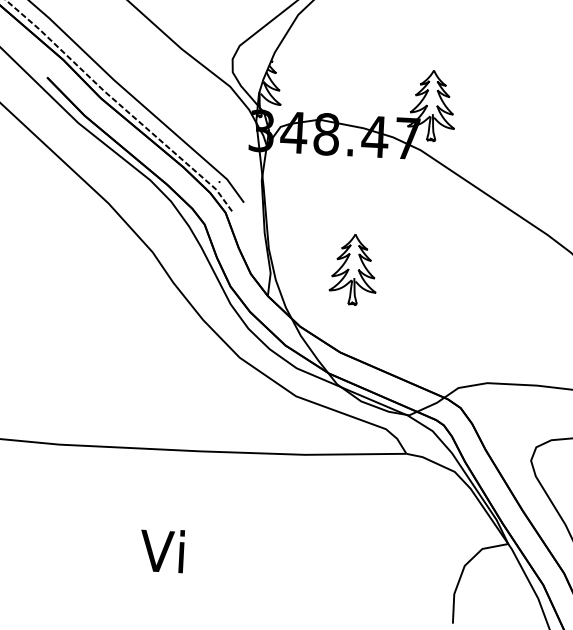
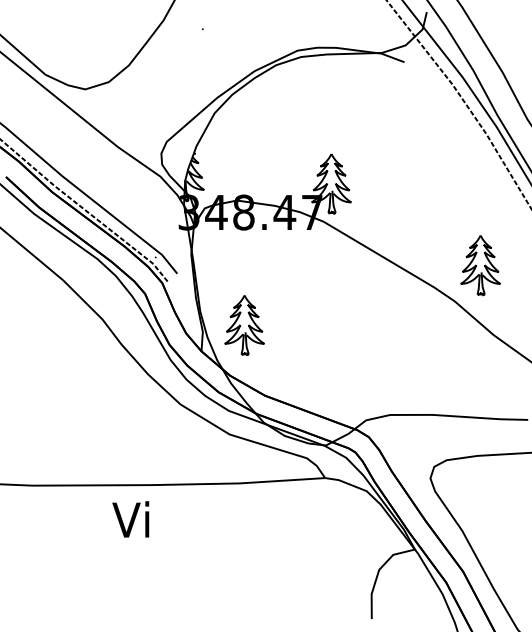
part: (353, 269) -> (244, 325), moved
text: (161, 550) -> (130, 519), moved

